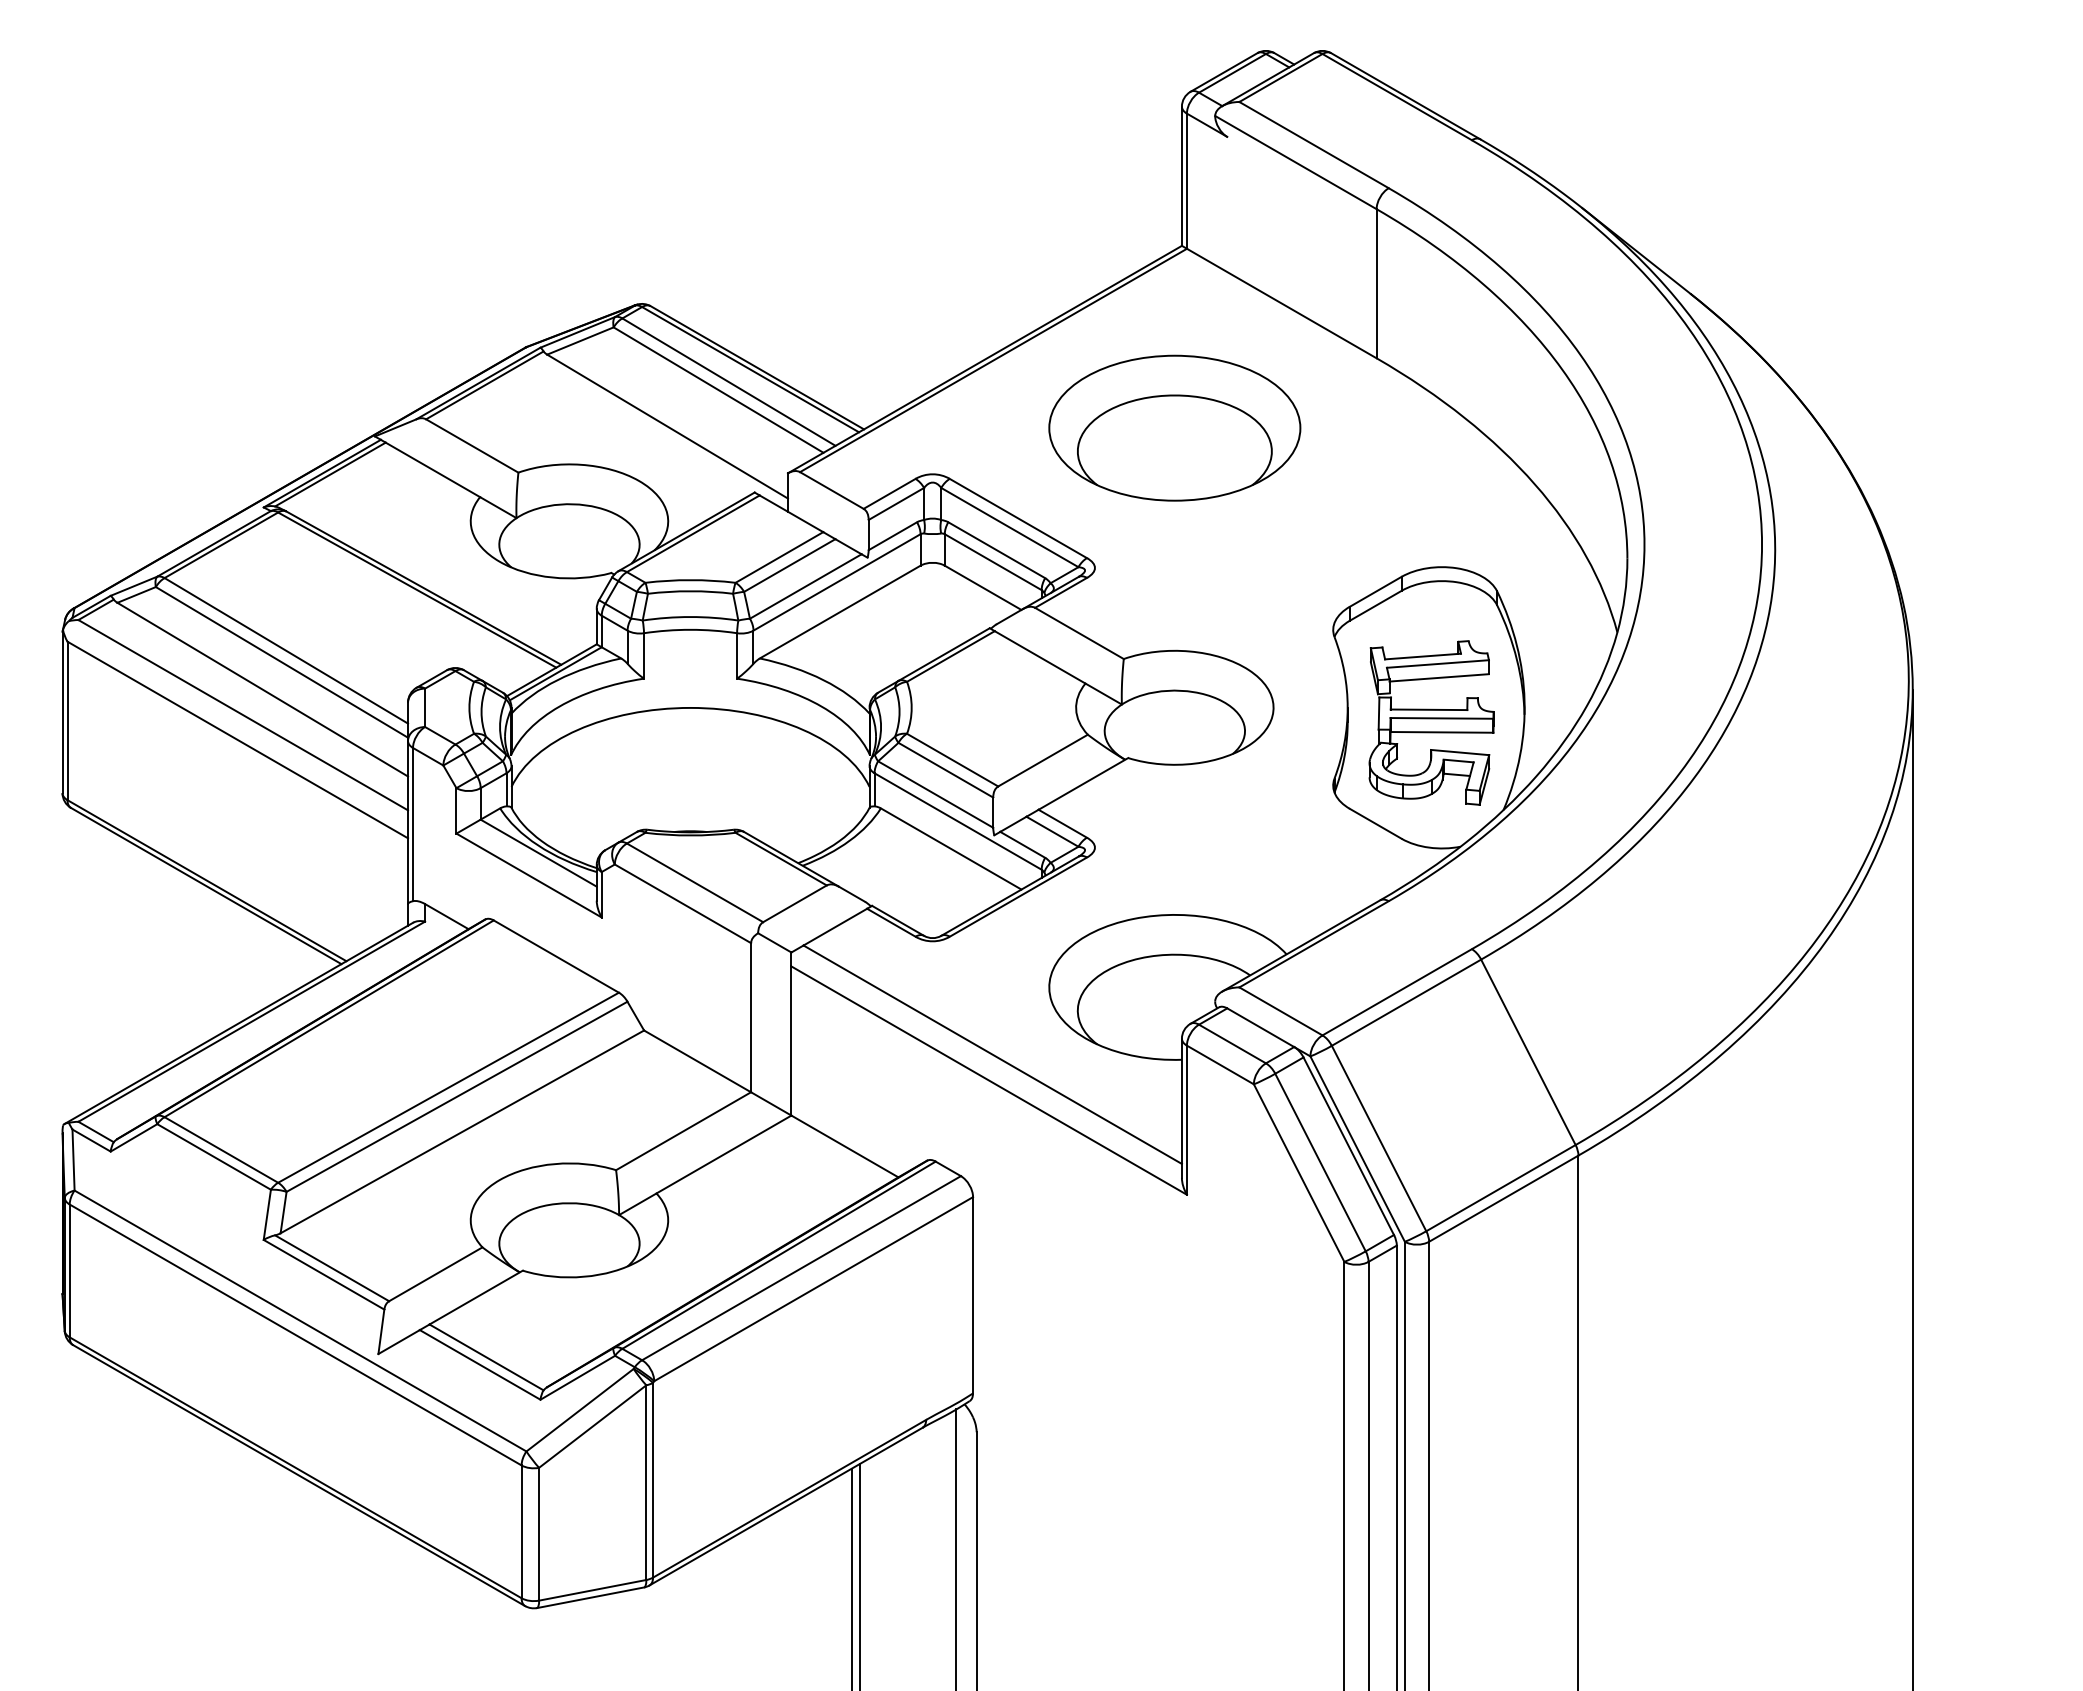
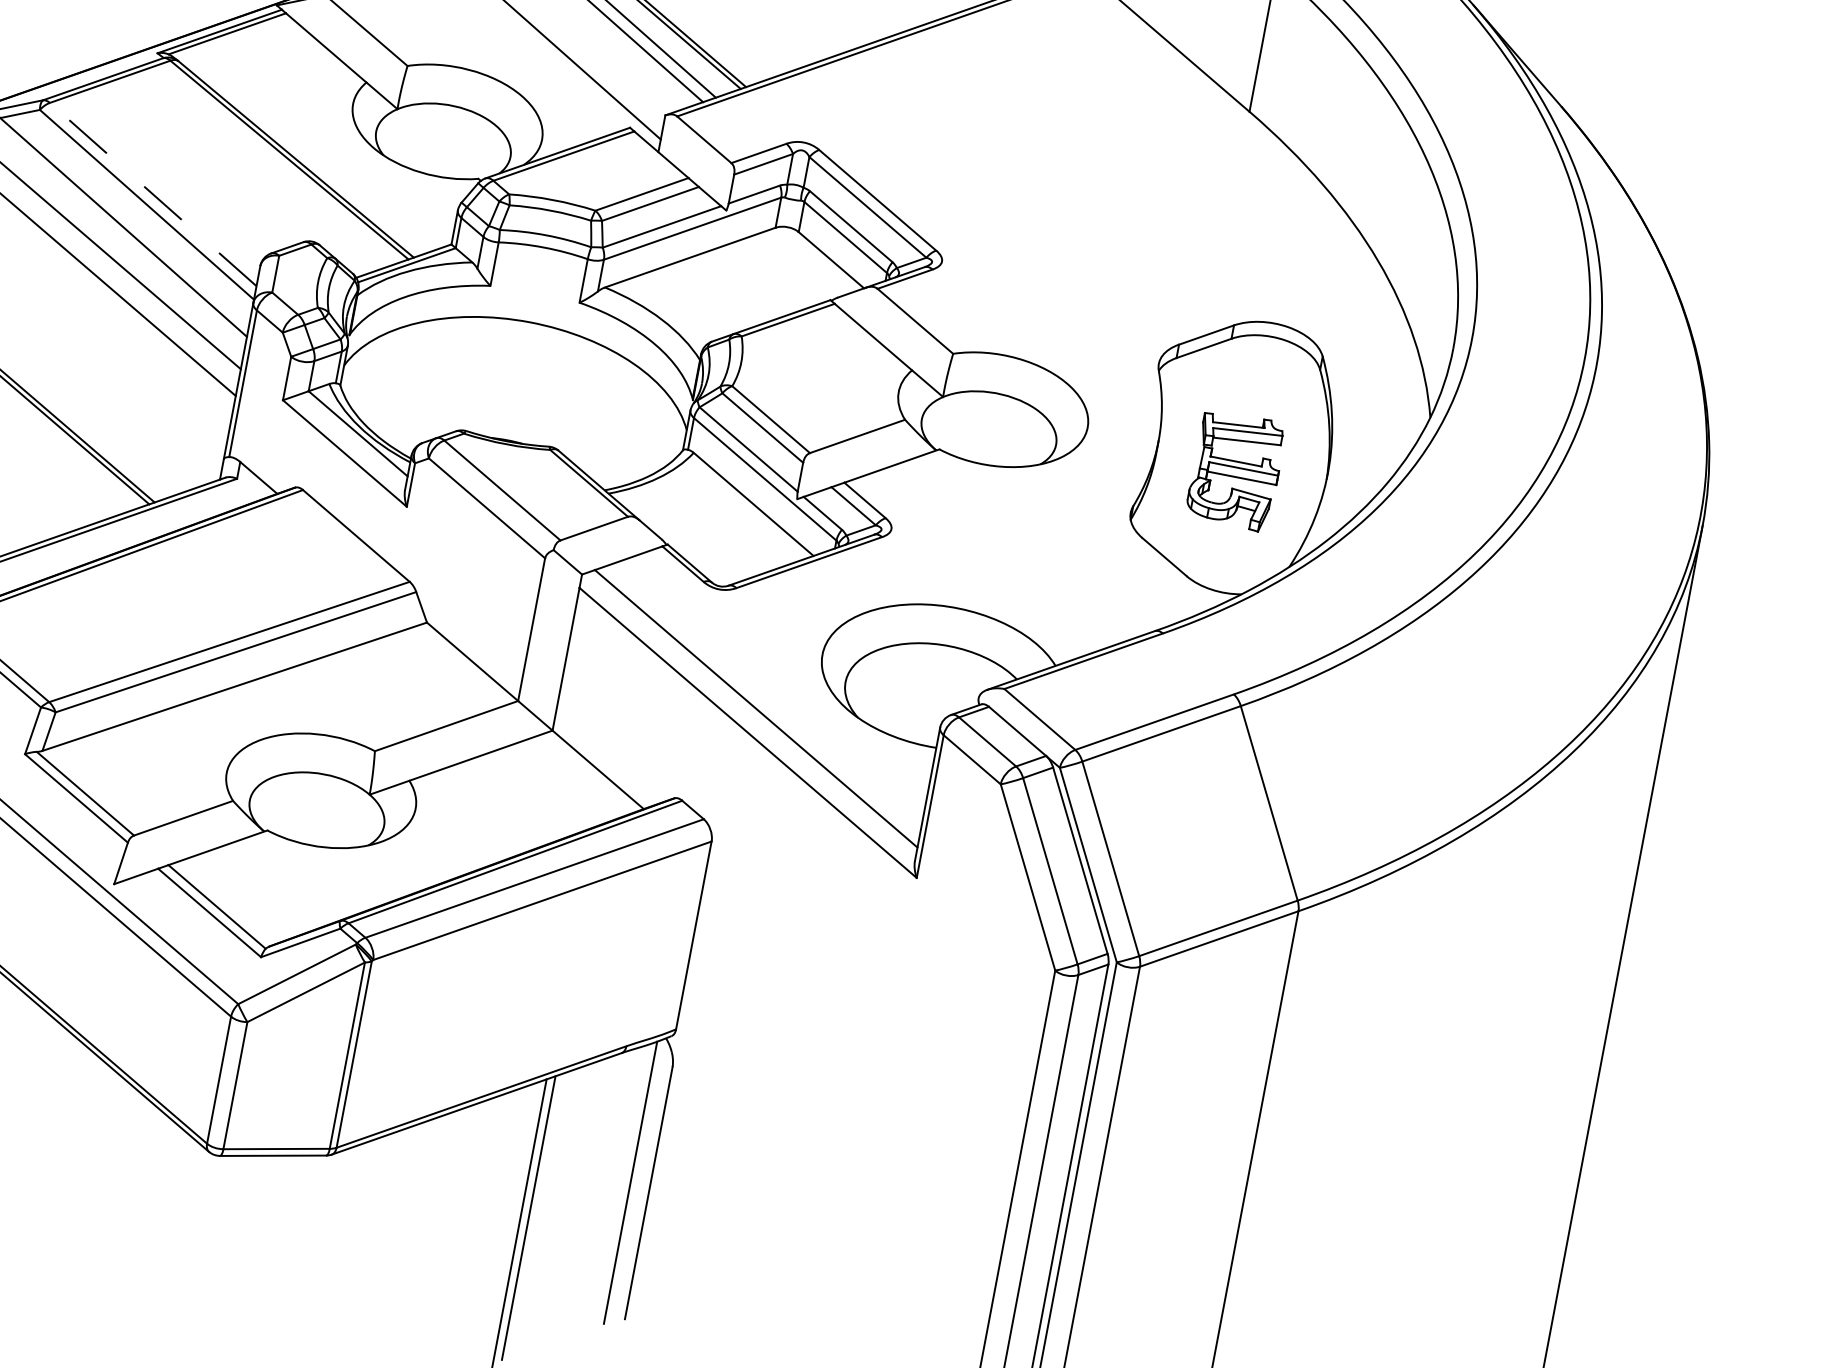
part: (1174, 427) -> (1043, 141), removed
line: (286, 650) -> (153, 194), solid -> dashed
part: (1431, 722) -> (1236, 470), size x0.7

